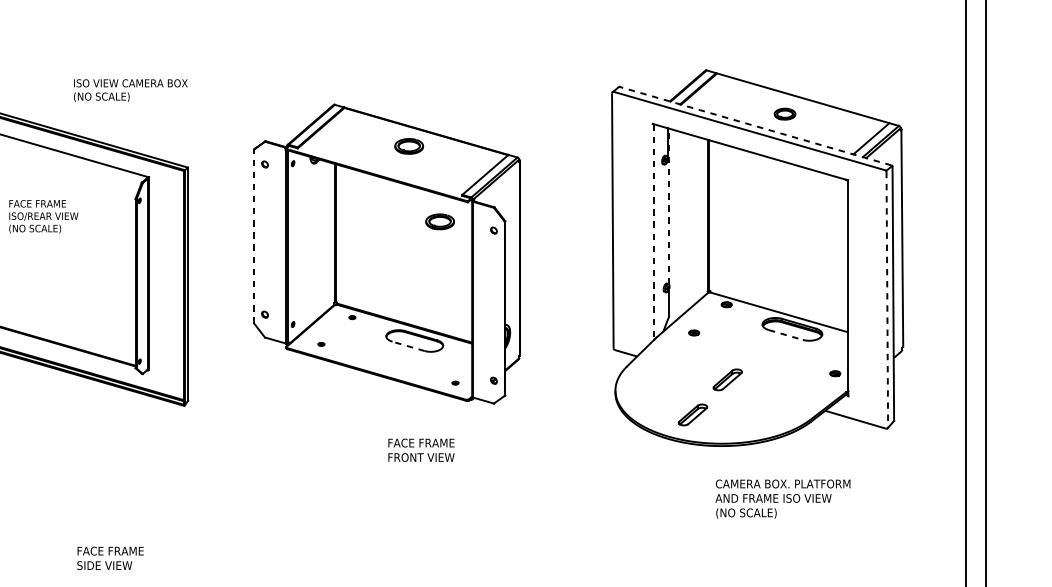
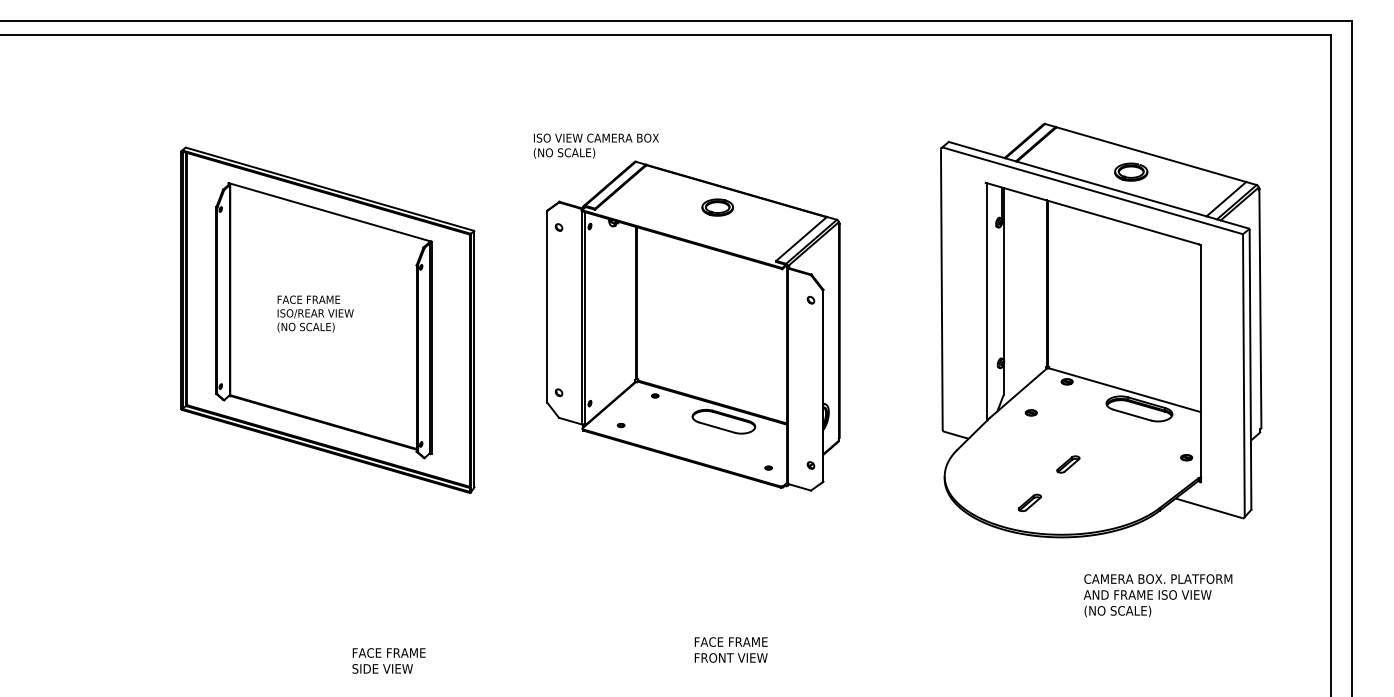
text: (130, 90) -> (595, 145), moved
part: (785, 113) -> (1131, 171), size x1.43
line: (755, 126) -> (1098, 185), dashed -> solid
line: (668, 206) -> (1003, 273), dashed -> solid
text: (43, 216) -> (315, 313), moved
part: (439, 221) -> (751, 290), removed
line: (654, 232) -> (987, 302), dashed -> solid
line: (254, 236) -> (547, 306), dashed -> solid
line: (886, 299) -> (1243, 376), dashed -> solid
line: (786, 335) -> (1132, 415), dashed -> solid
line: (408, 346) -> (716, 427), dashed -> solid
part: (727, 379) -> (1068, 464), size x0.71
part: (692, 414) -> (1029, 502), size x0.71
text: (420, 449) -> (730, 649), moved
text: (782, 498) -> (1157, 595), moved

